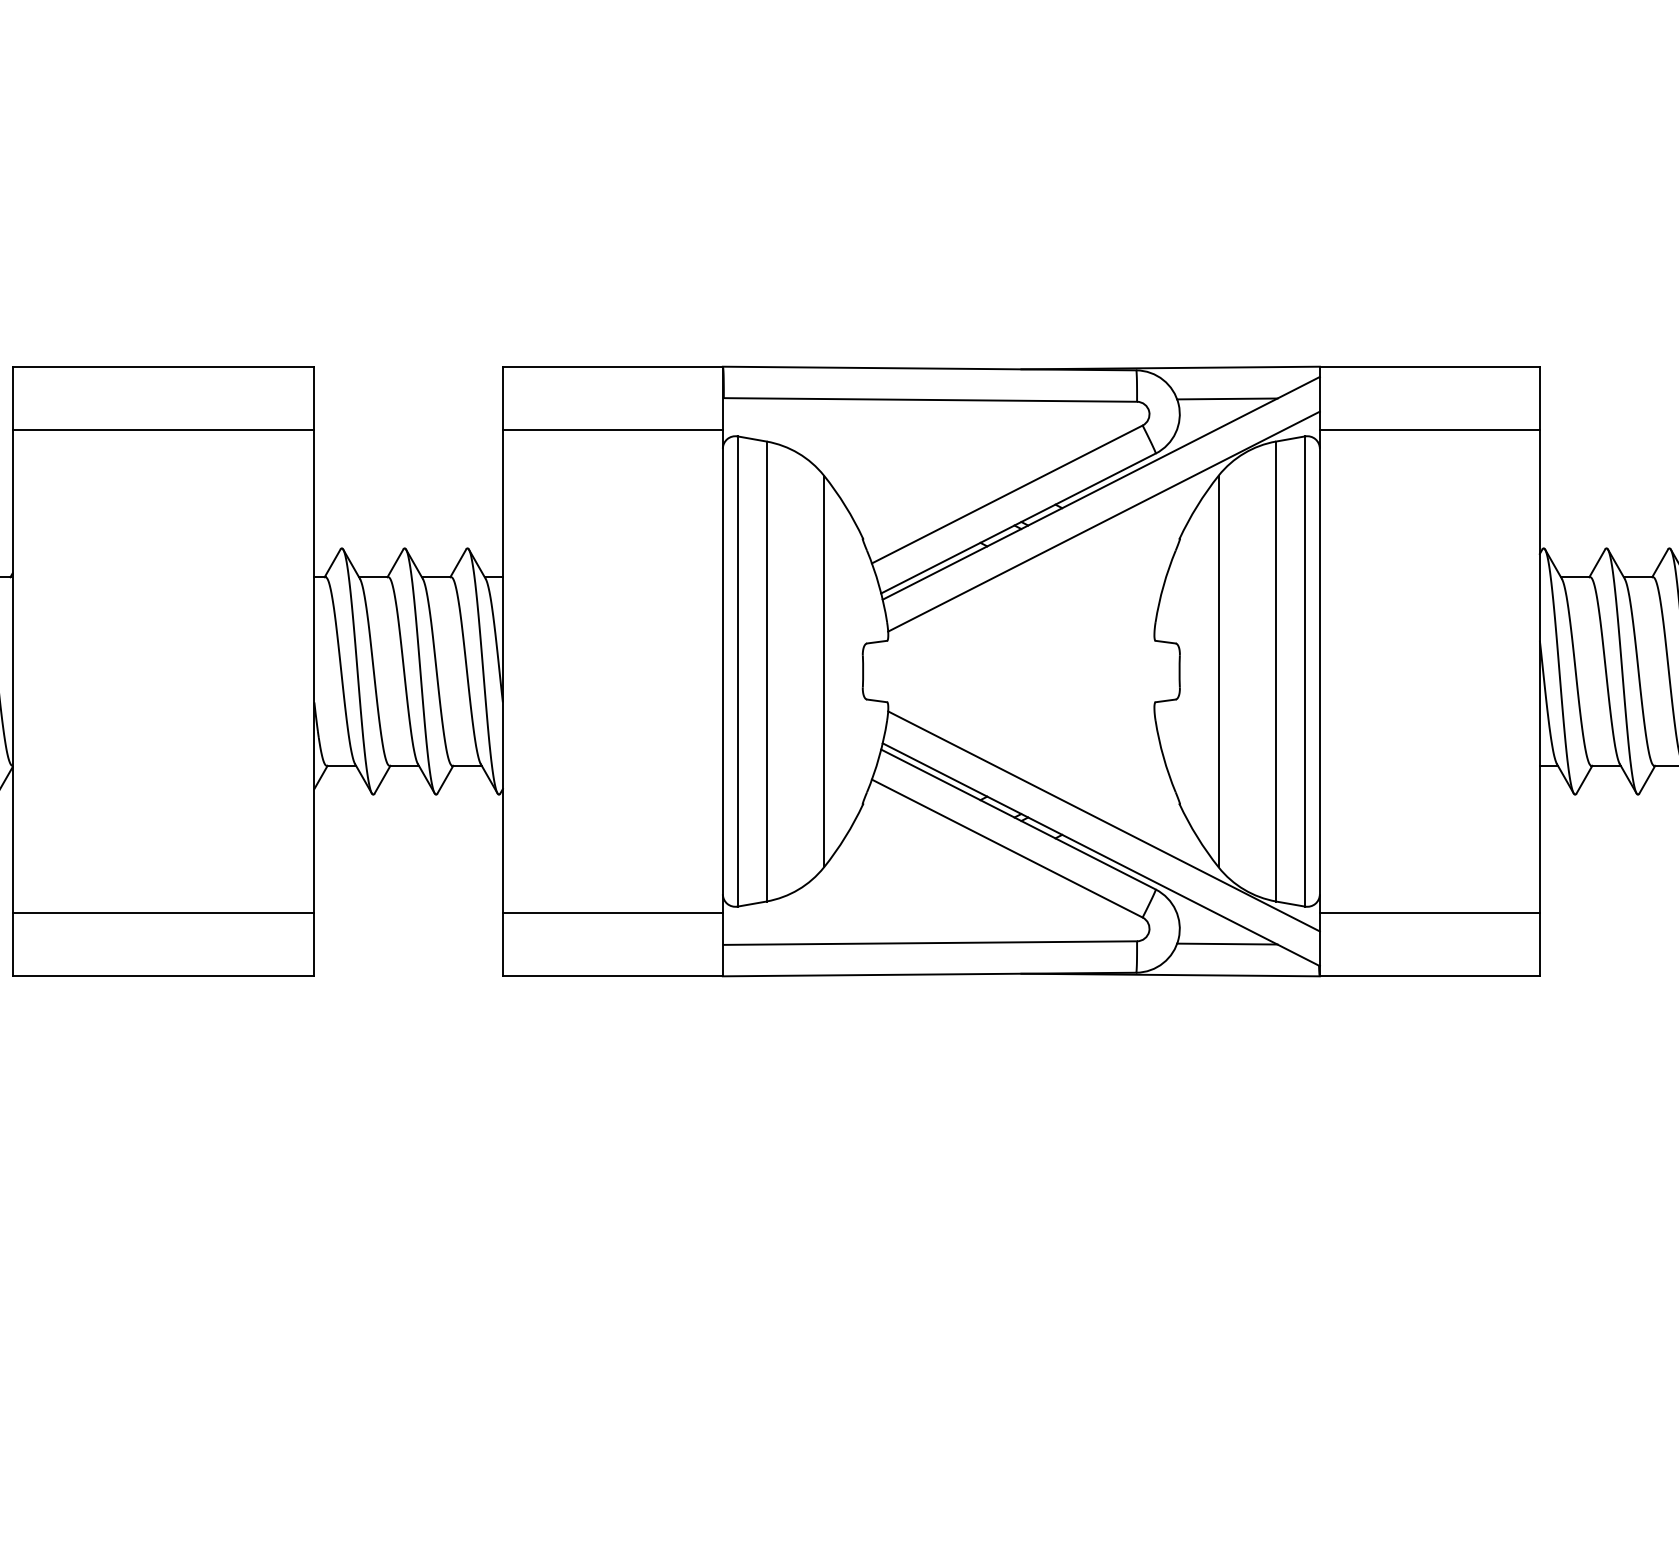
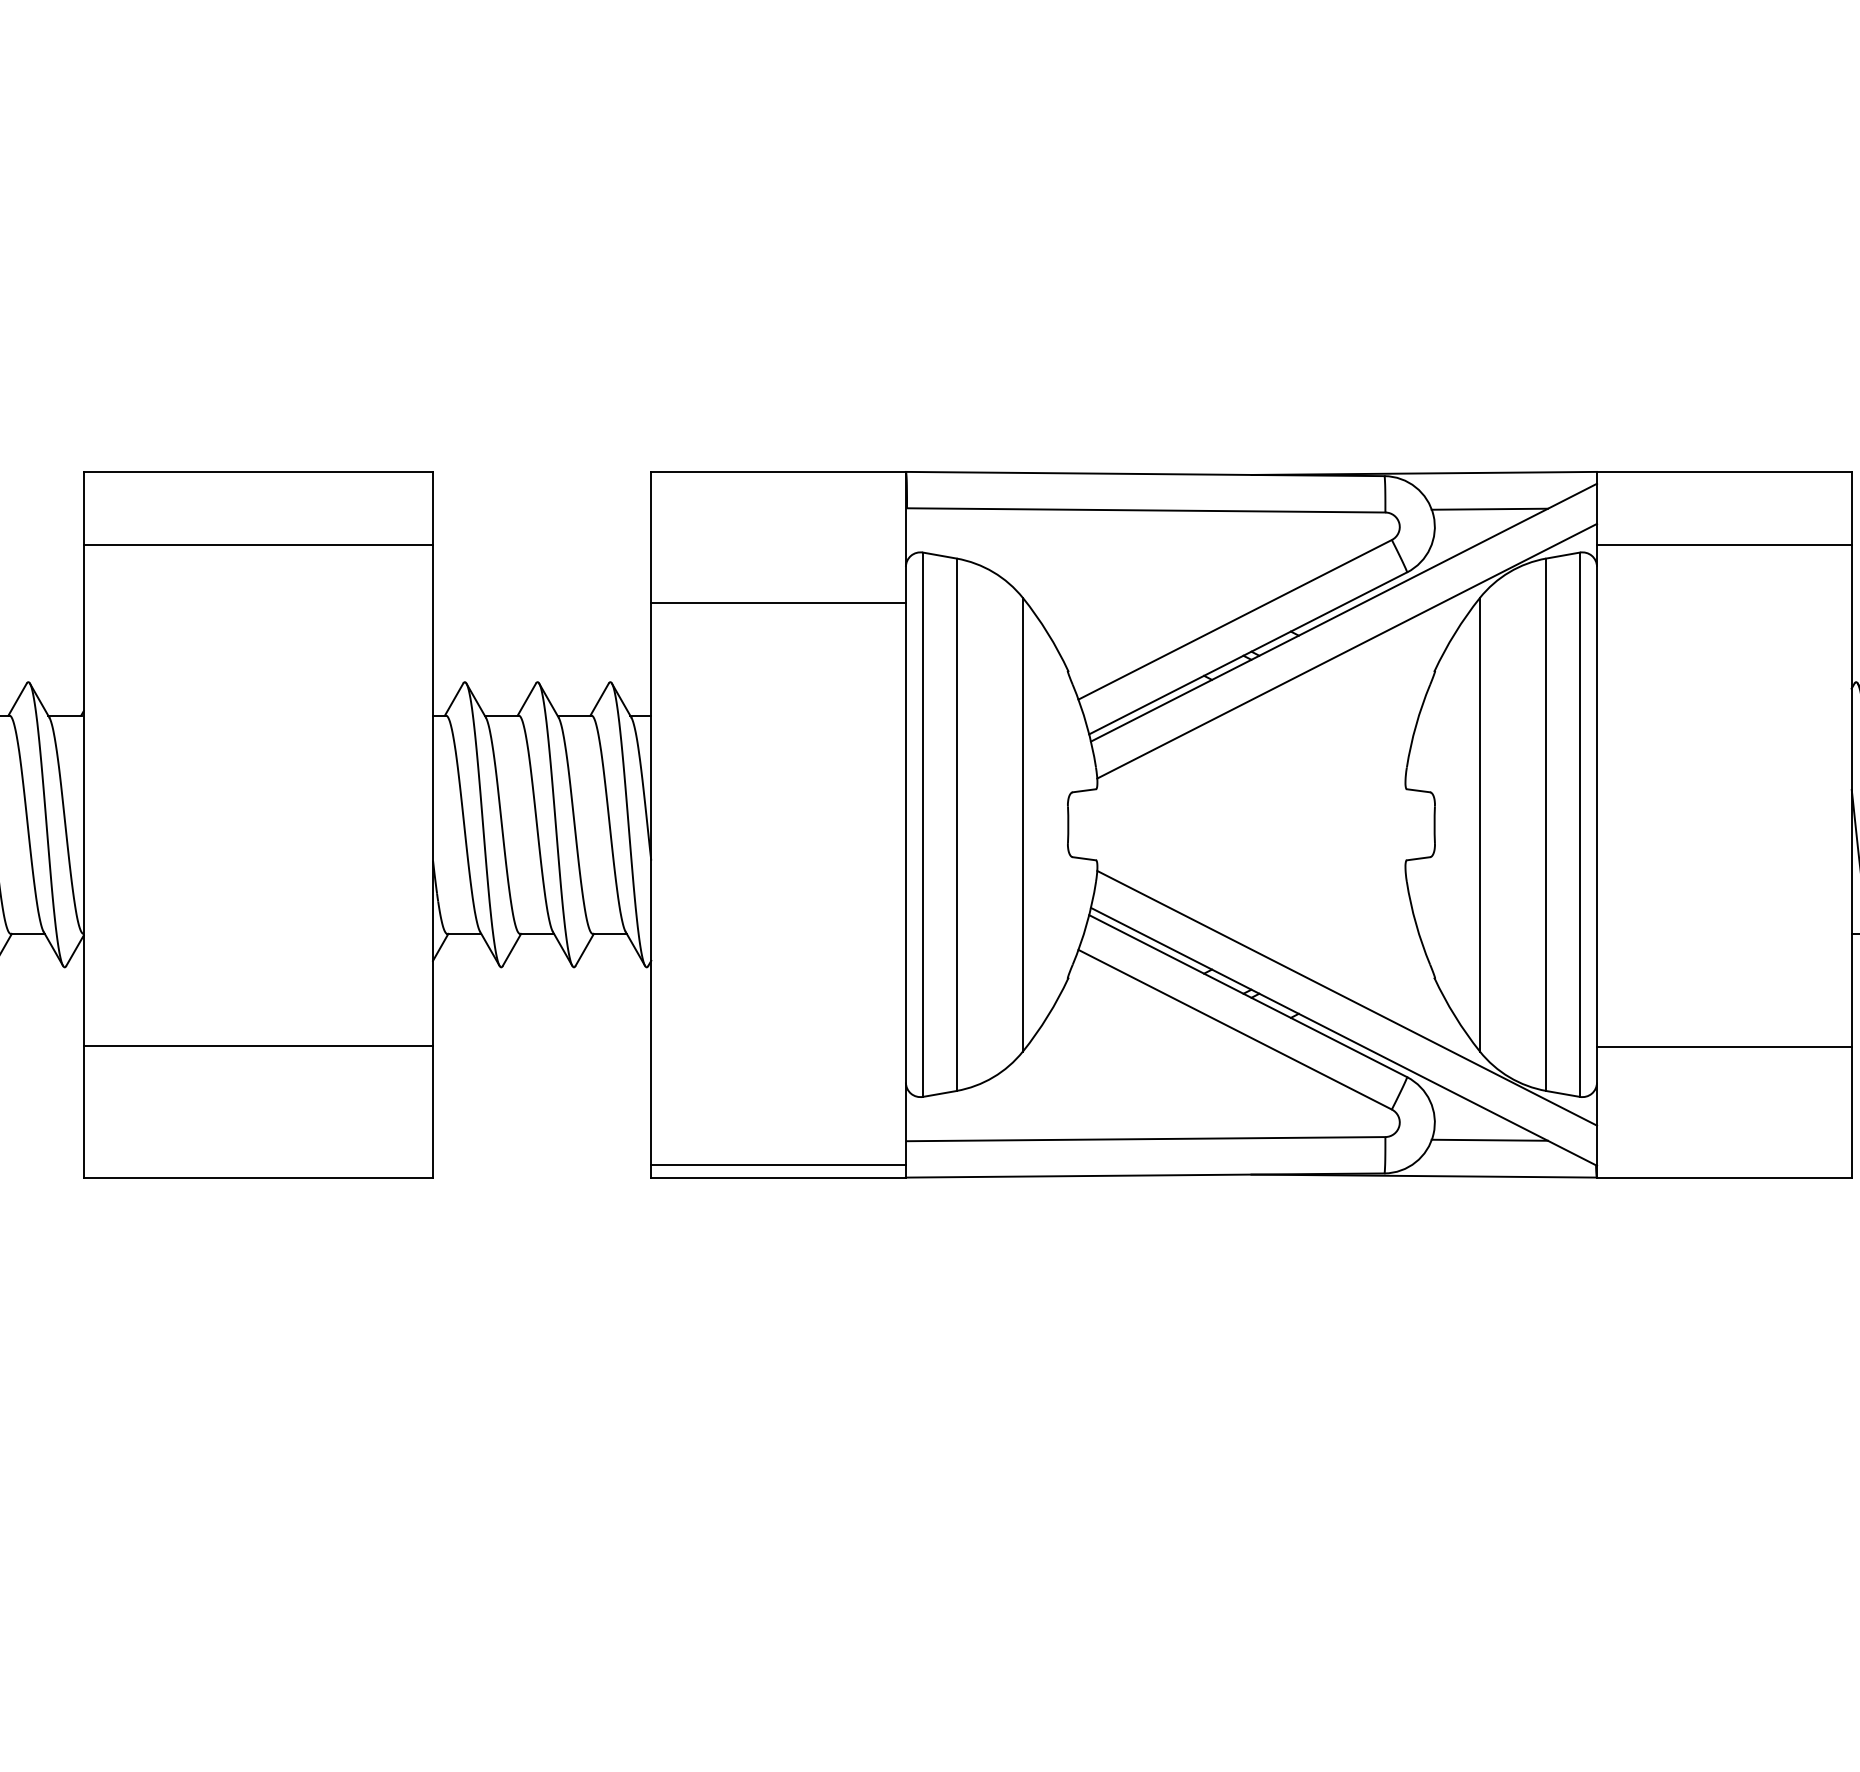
line: (612, 429) -> (778, 602), moved
line: (163, 913) -> (258, 1045), moved
line: (612, 913) -> (778, 1165), moved
line: (1429, 913) -> (1723, 1046), moved

